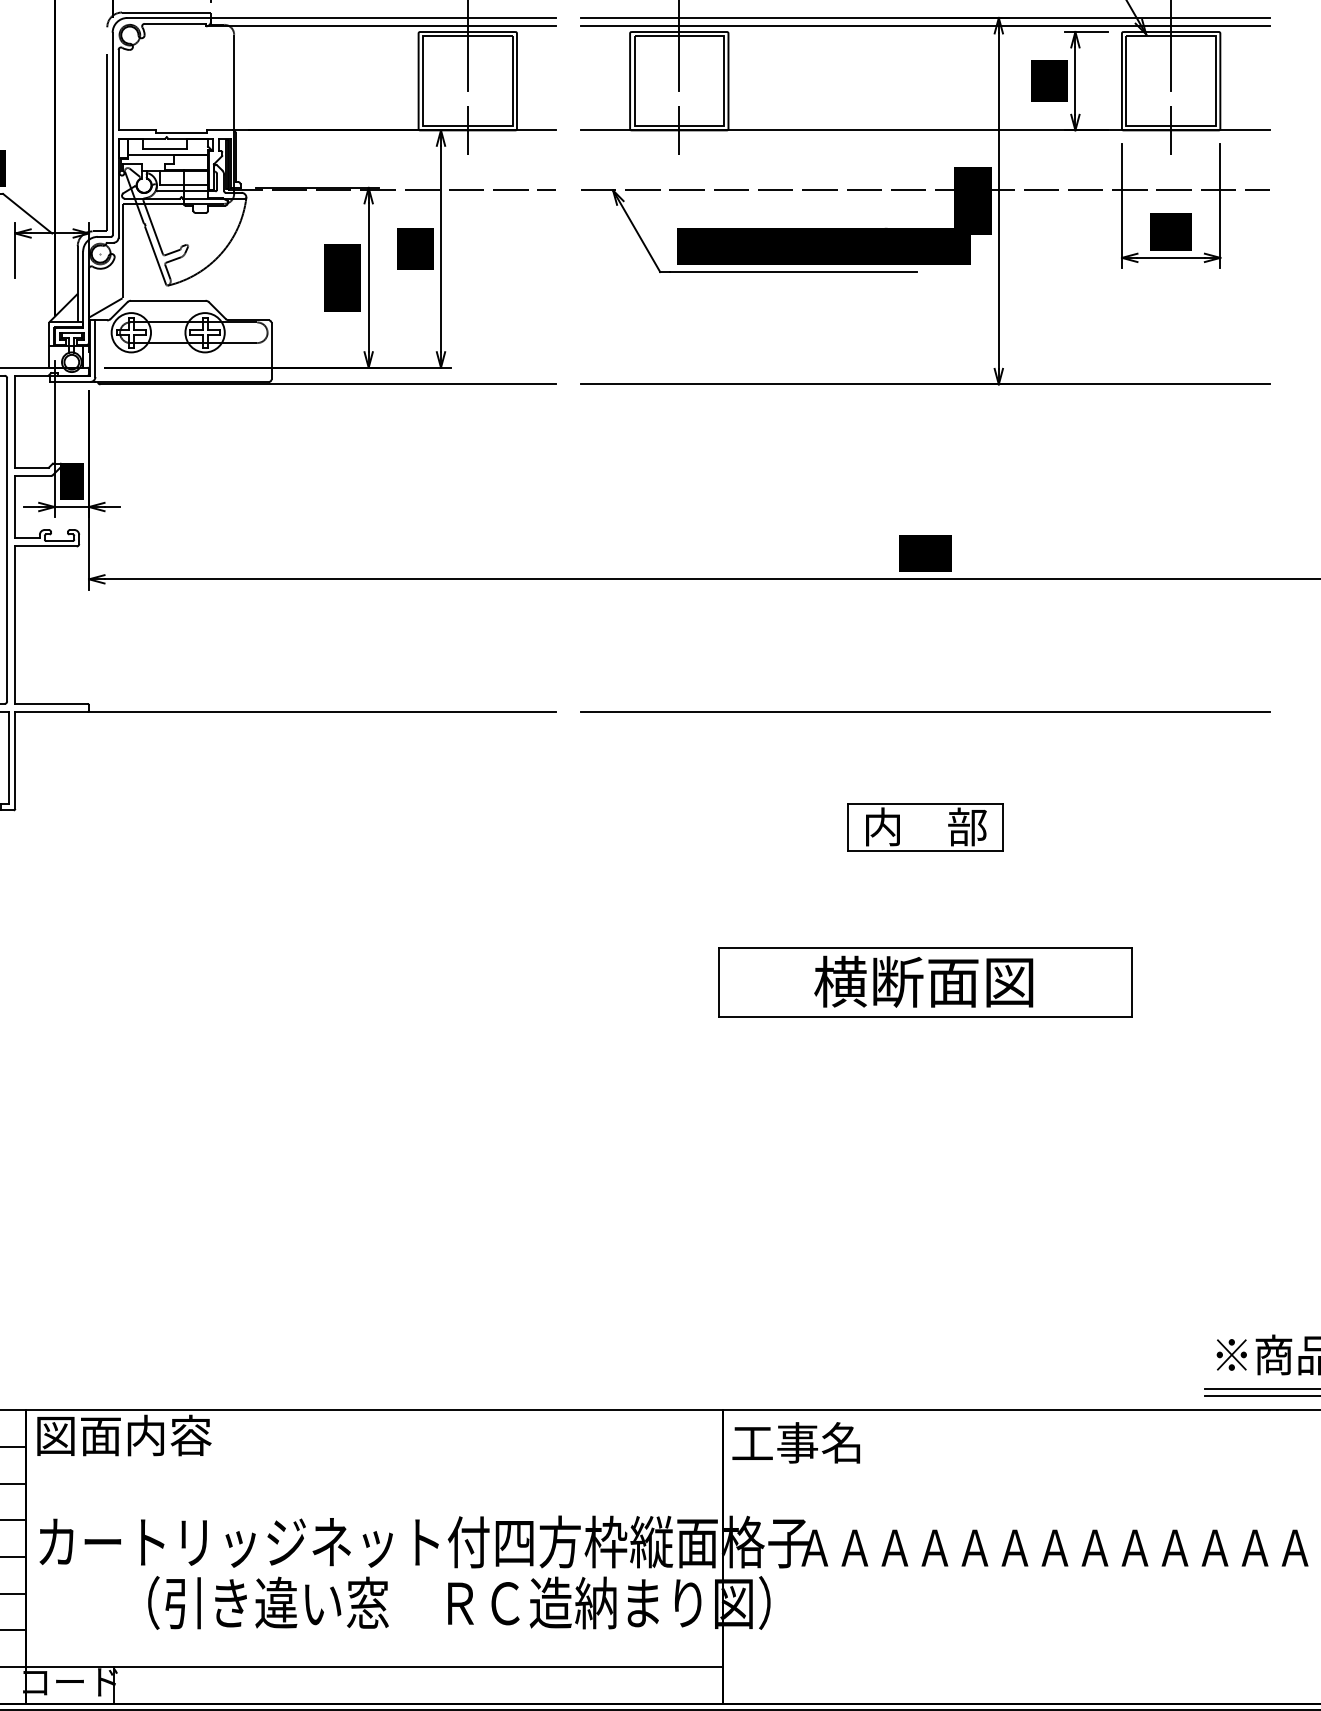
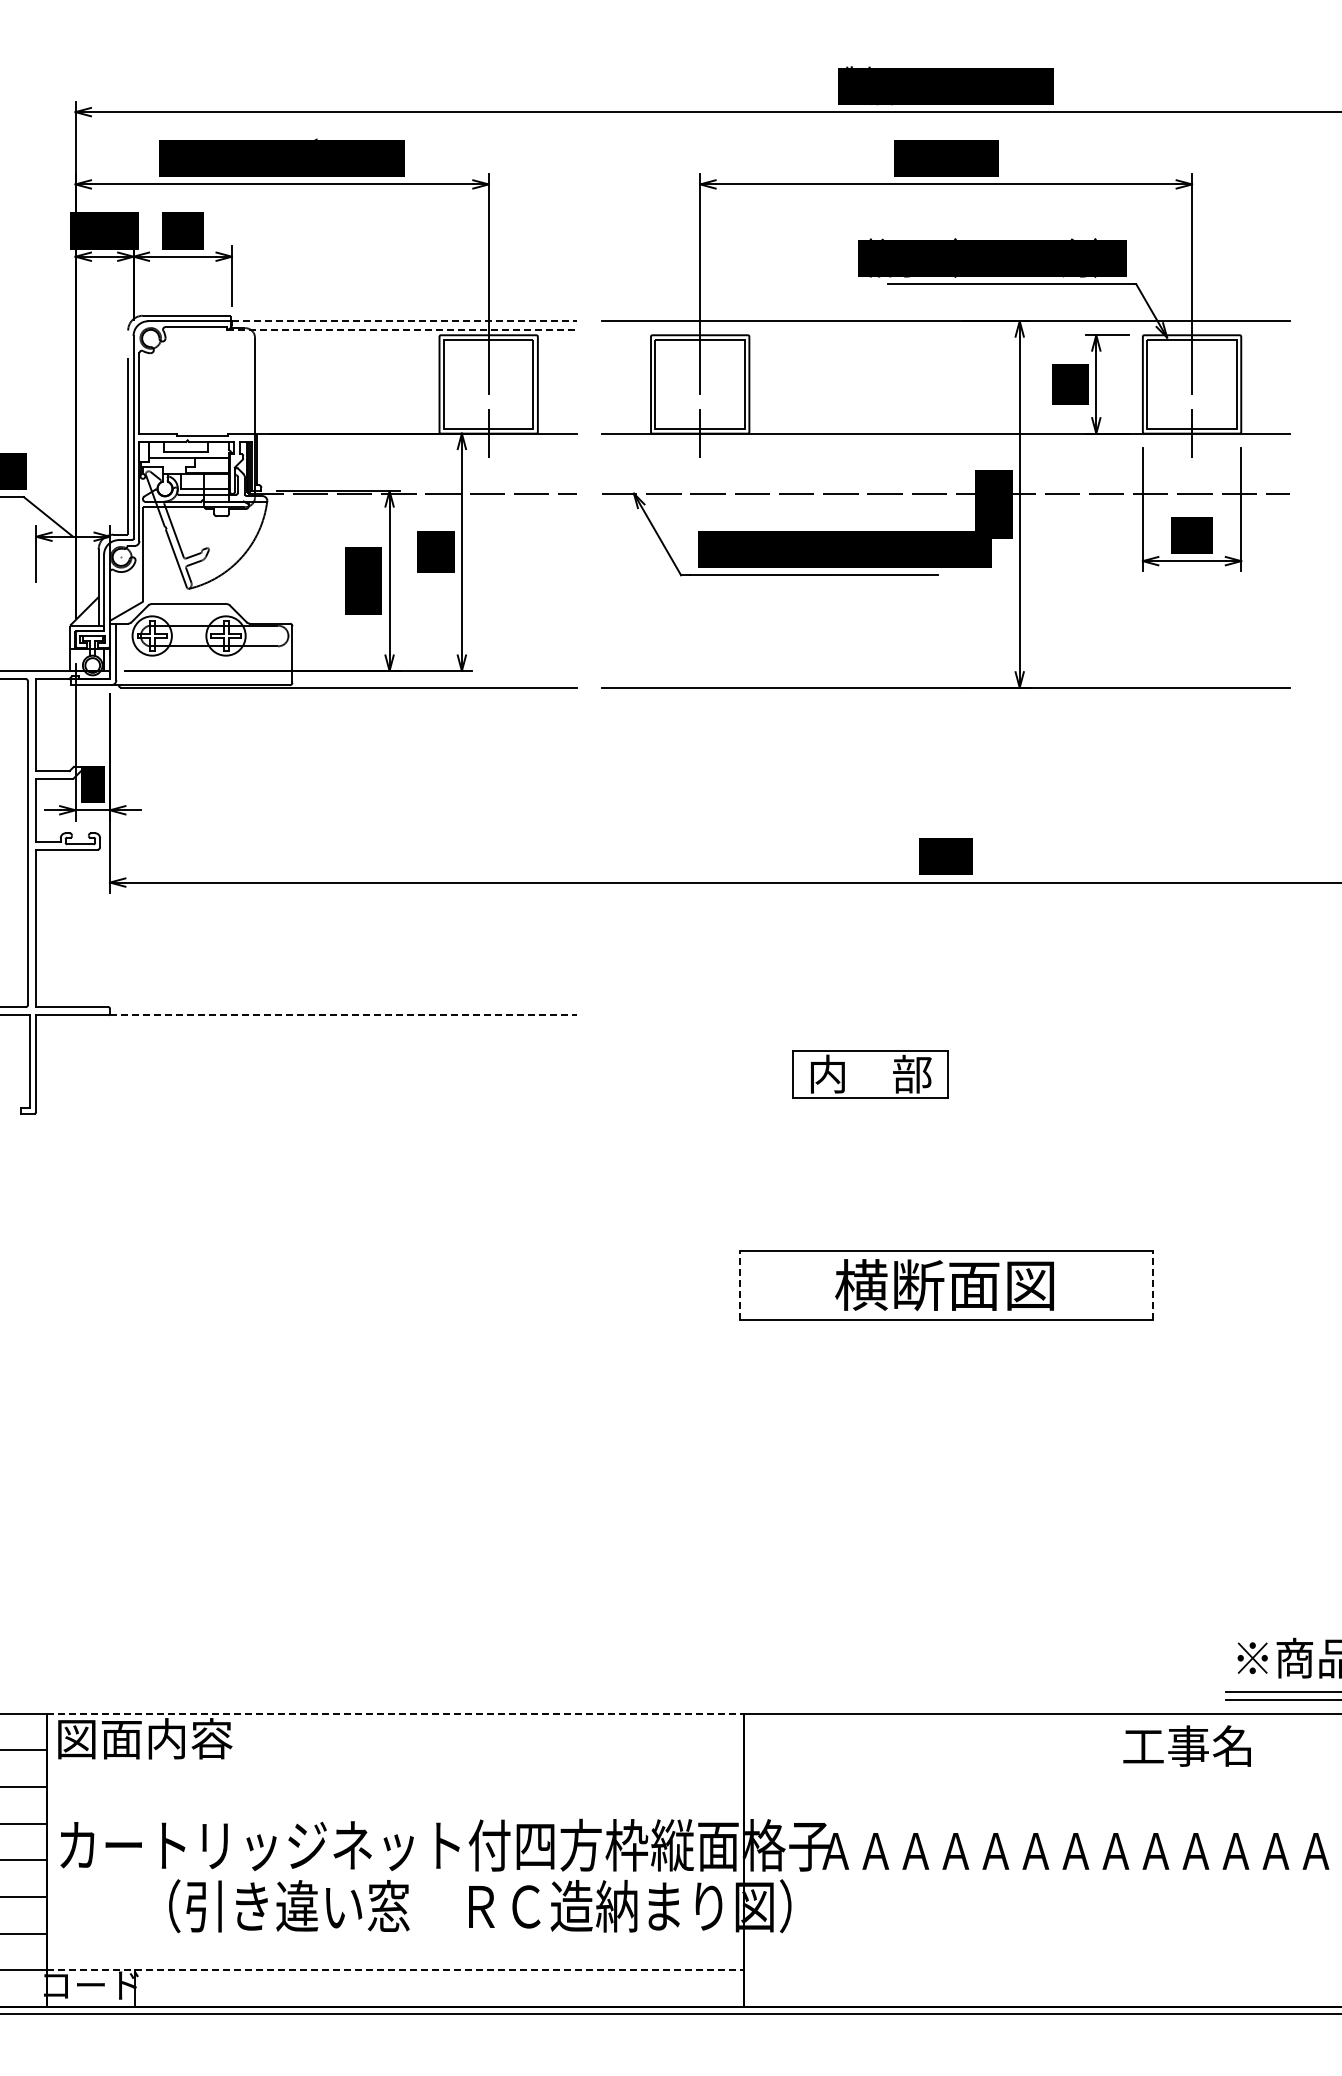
line: (383, 18) -> (404, 321), solid -> dashed
line: (381, 26) -> (402, 329), solid -> dashed
line: (924, 26) -> (945, 329), removed
line: (322, 712) -> (343, 1015), solid -> dashed
line: (924, 712) -> (945, 1015), removed
part: (925, 827) -> (870, 1074), moved
line: (718, 982) -> (739, 1285), solid -> dashed
line: (1131, 982) -> (1152, 1285), solid -> dashed
line: (374, 1410) -> (395, 1713), solid -> dashed
text: (795, 1442) -> (1186, 1745), moved
line: (374, 1667) -> (395, 1970), solid -> dashed

